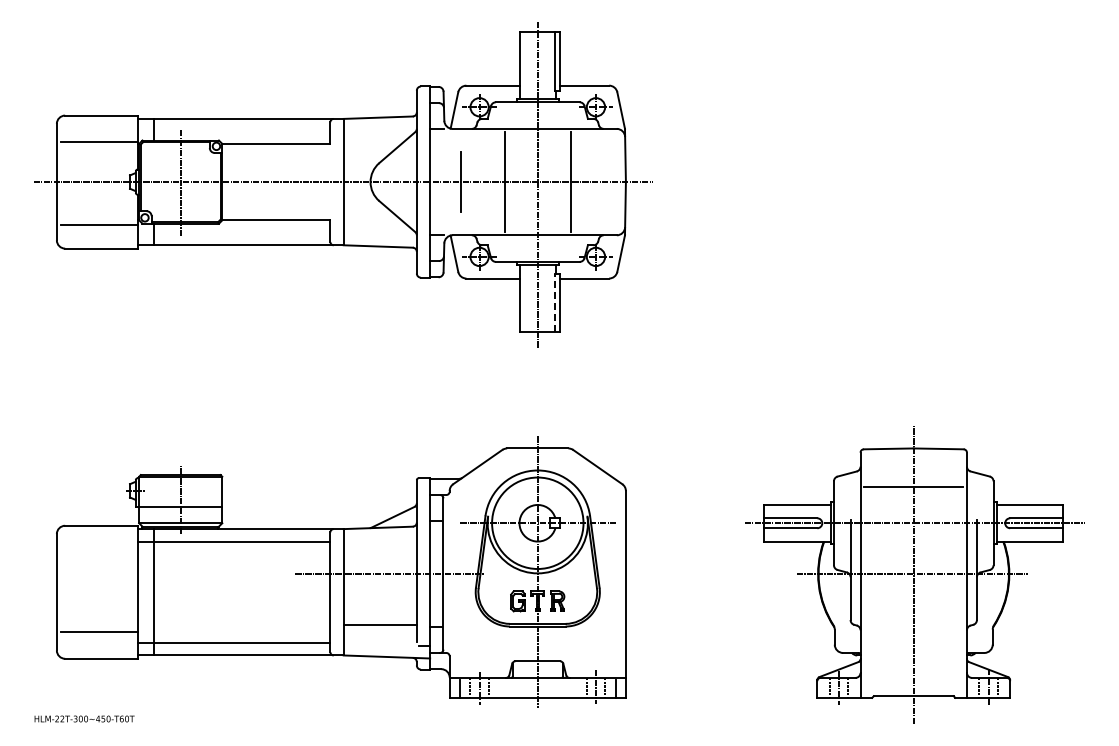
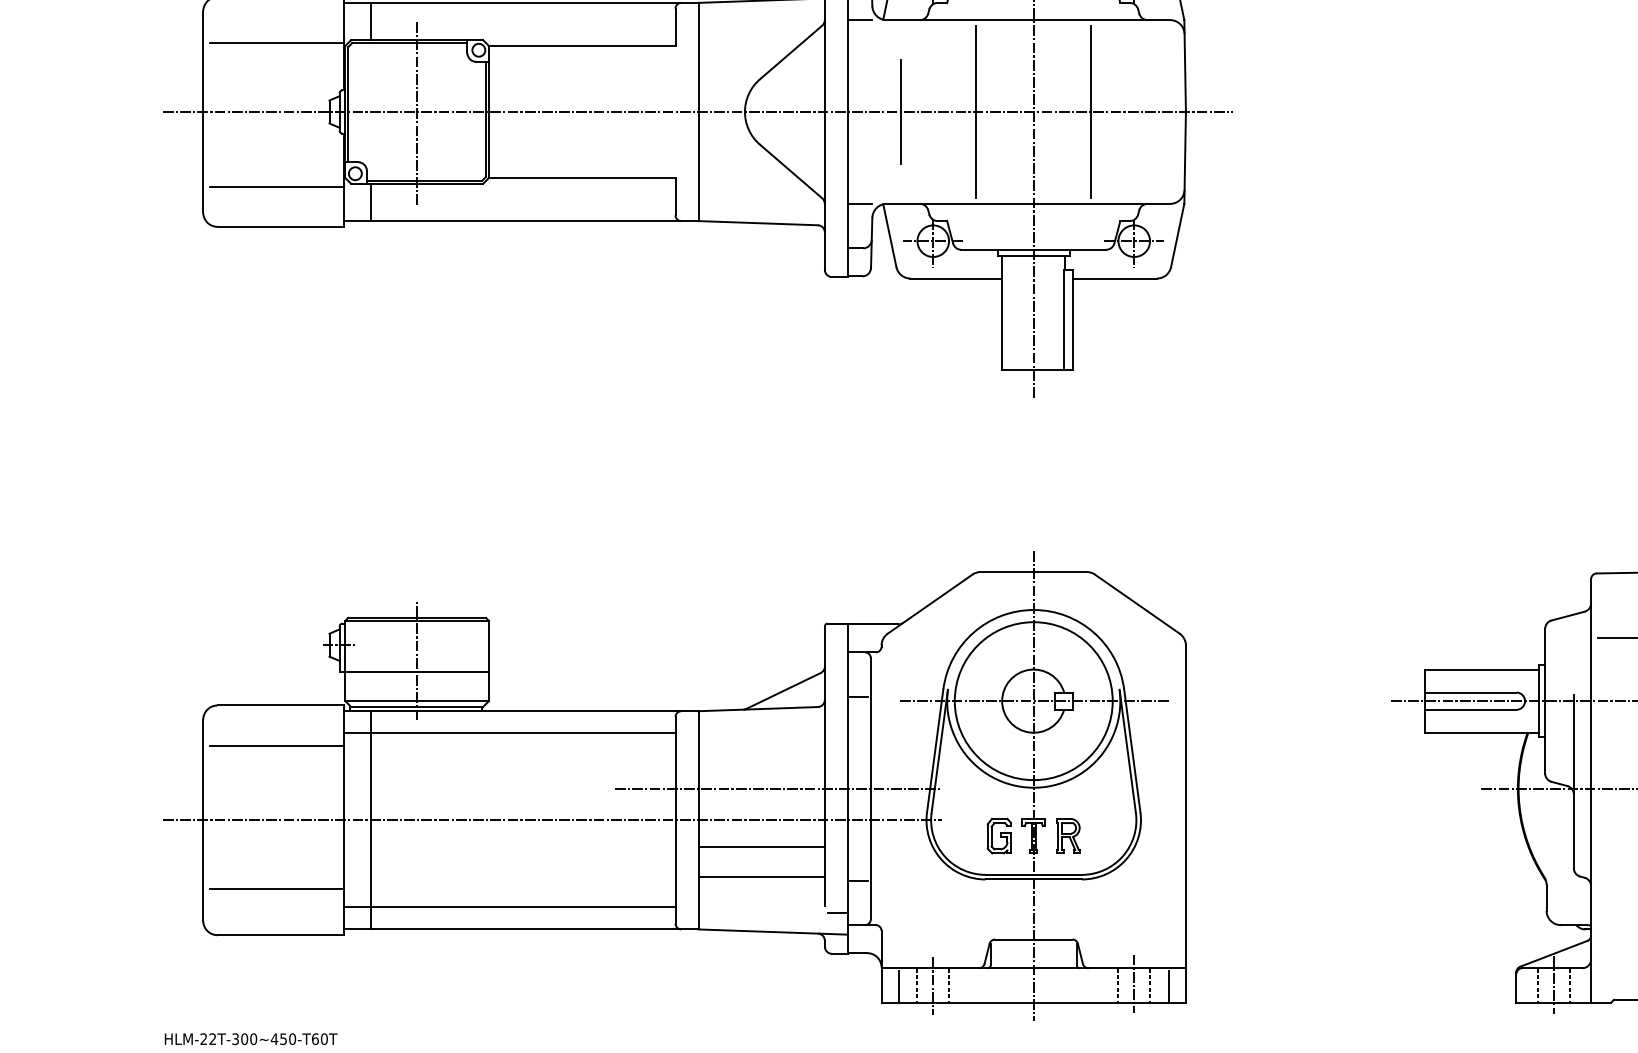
line: (555, 302) -> (1064, 319), dashed -> solid
line: (99, 549) -> (276, 746), added
line: (258, 592) -> (551, 820), added
line: (379, 607) -> (760, 846), added

